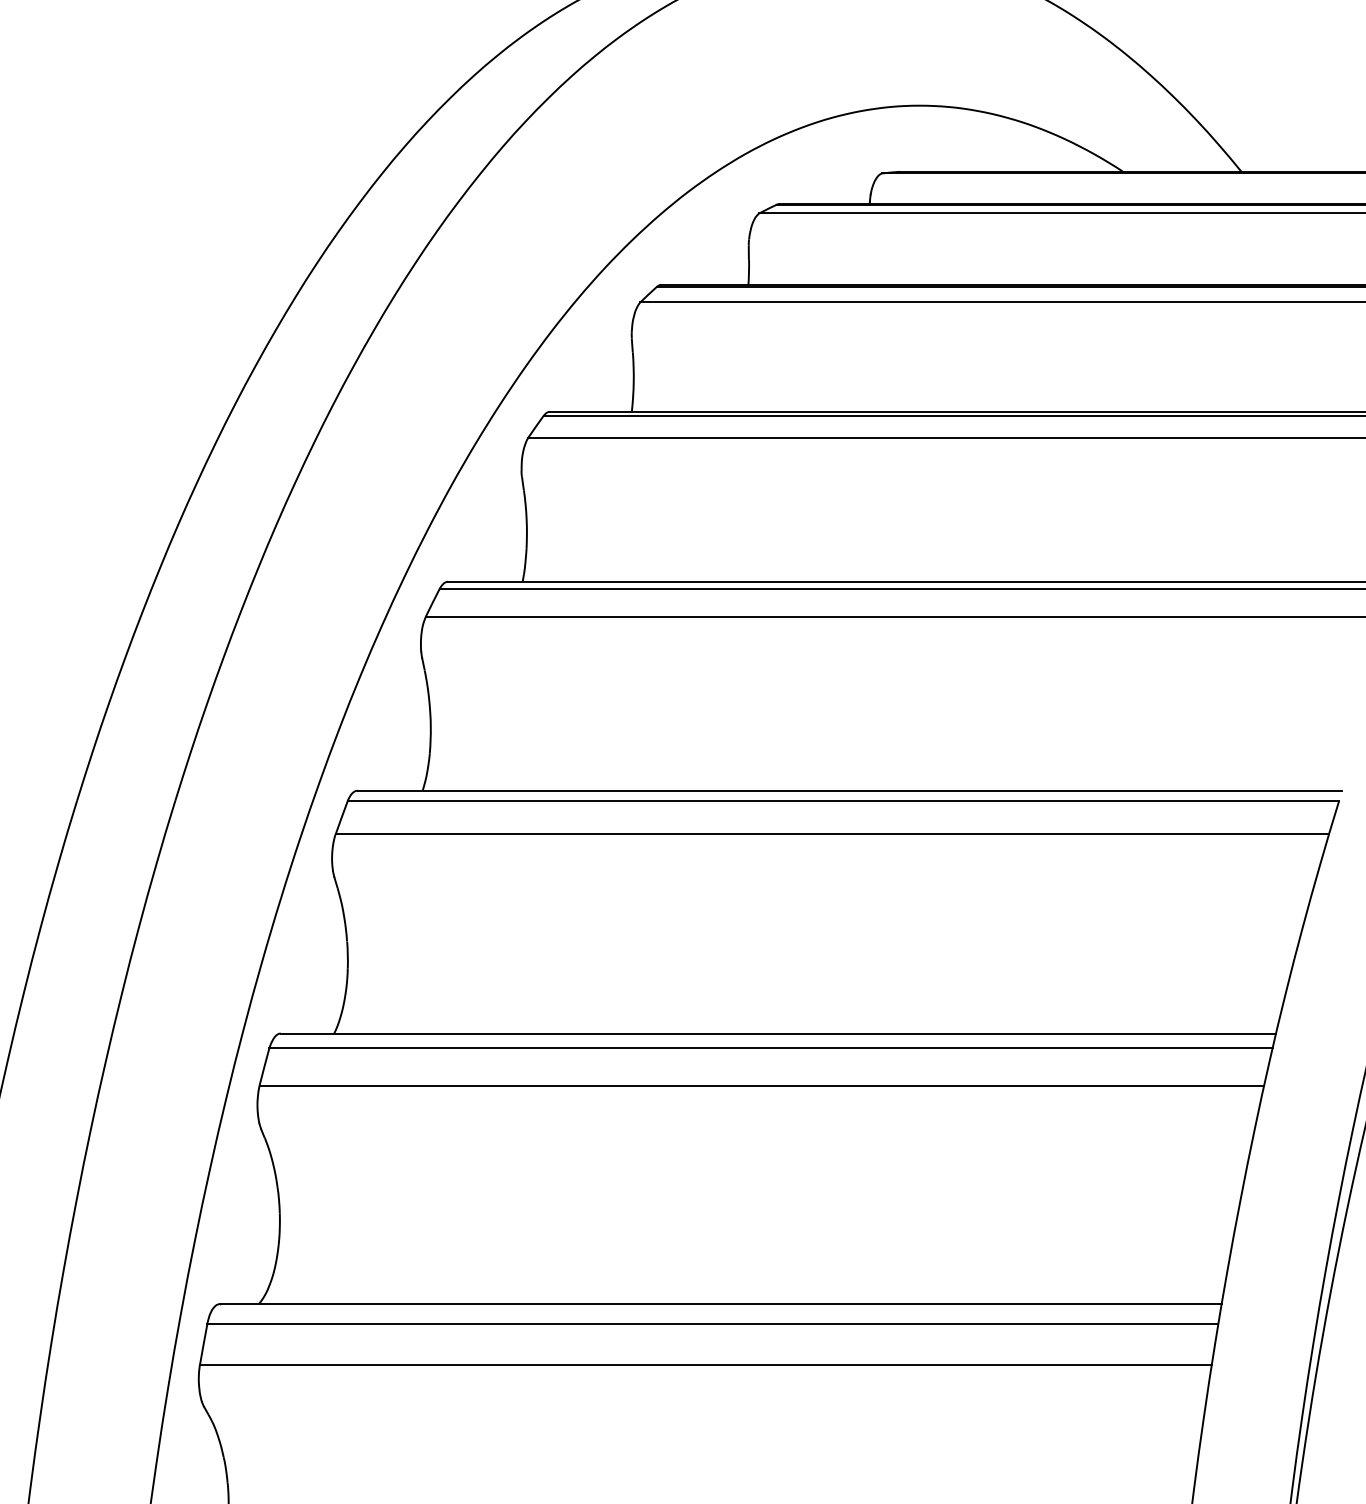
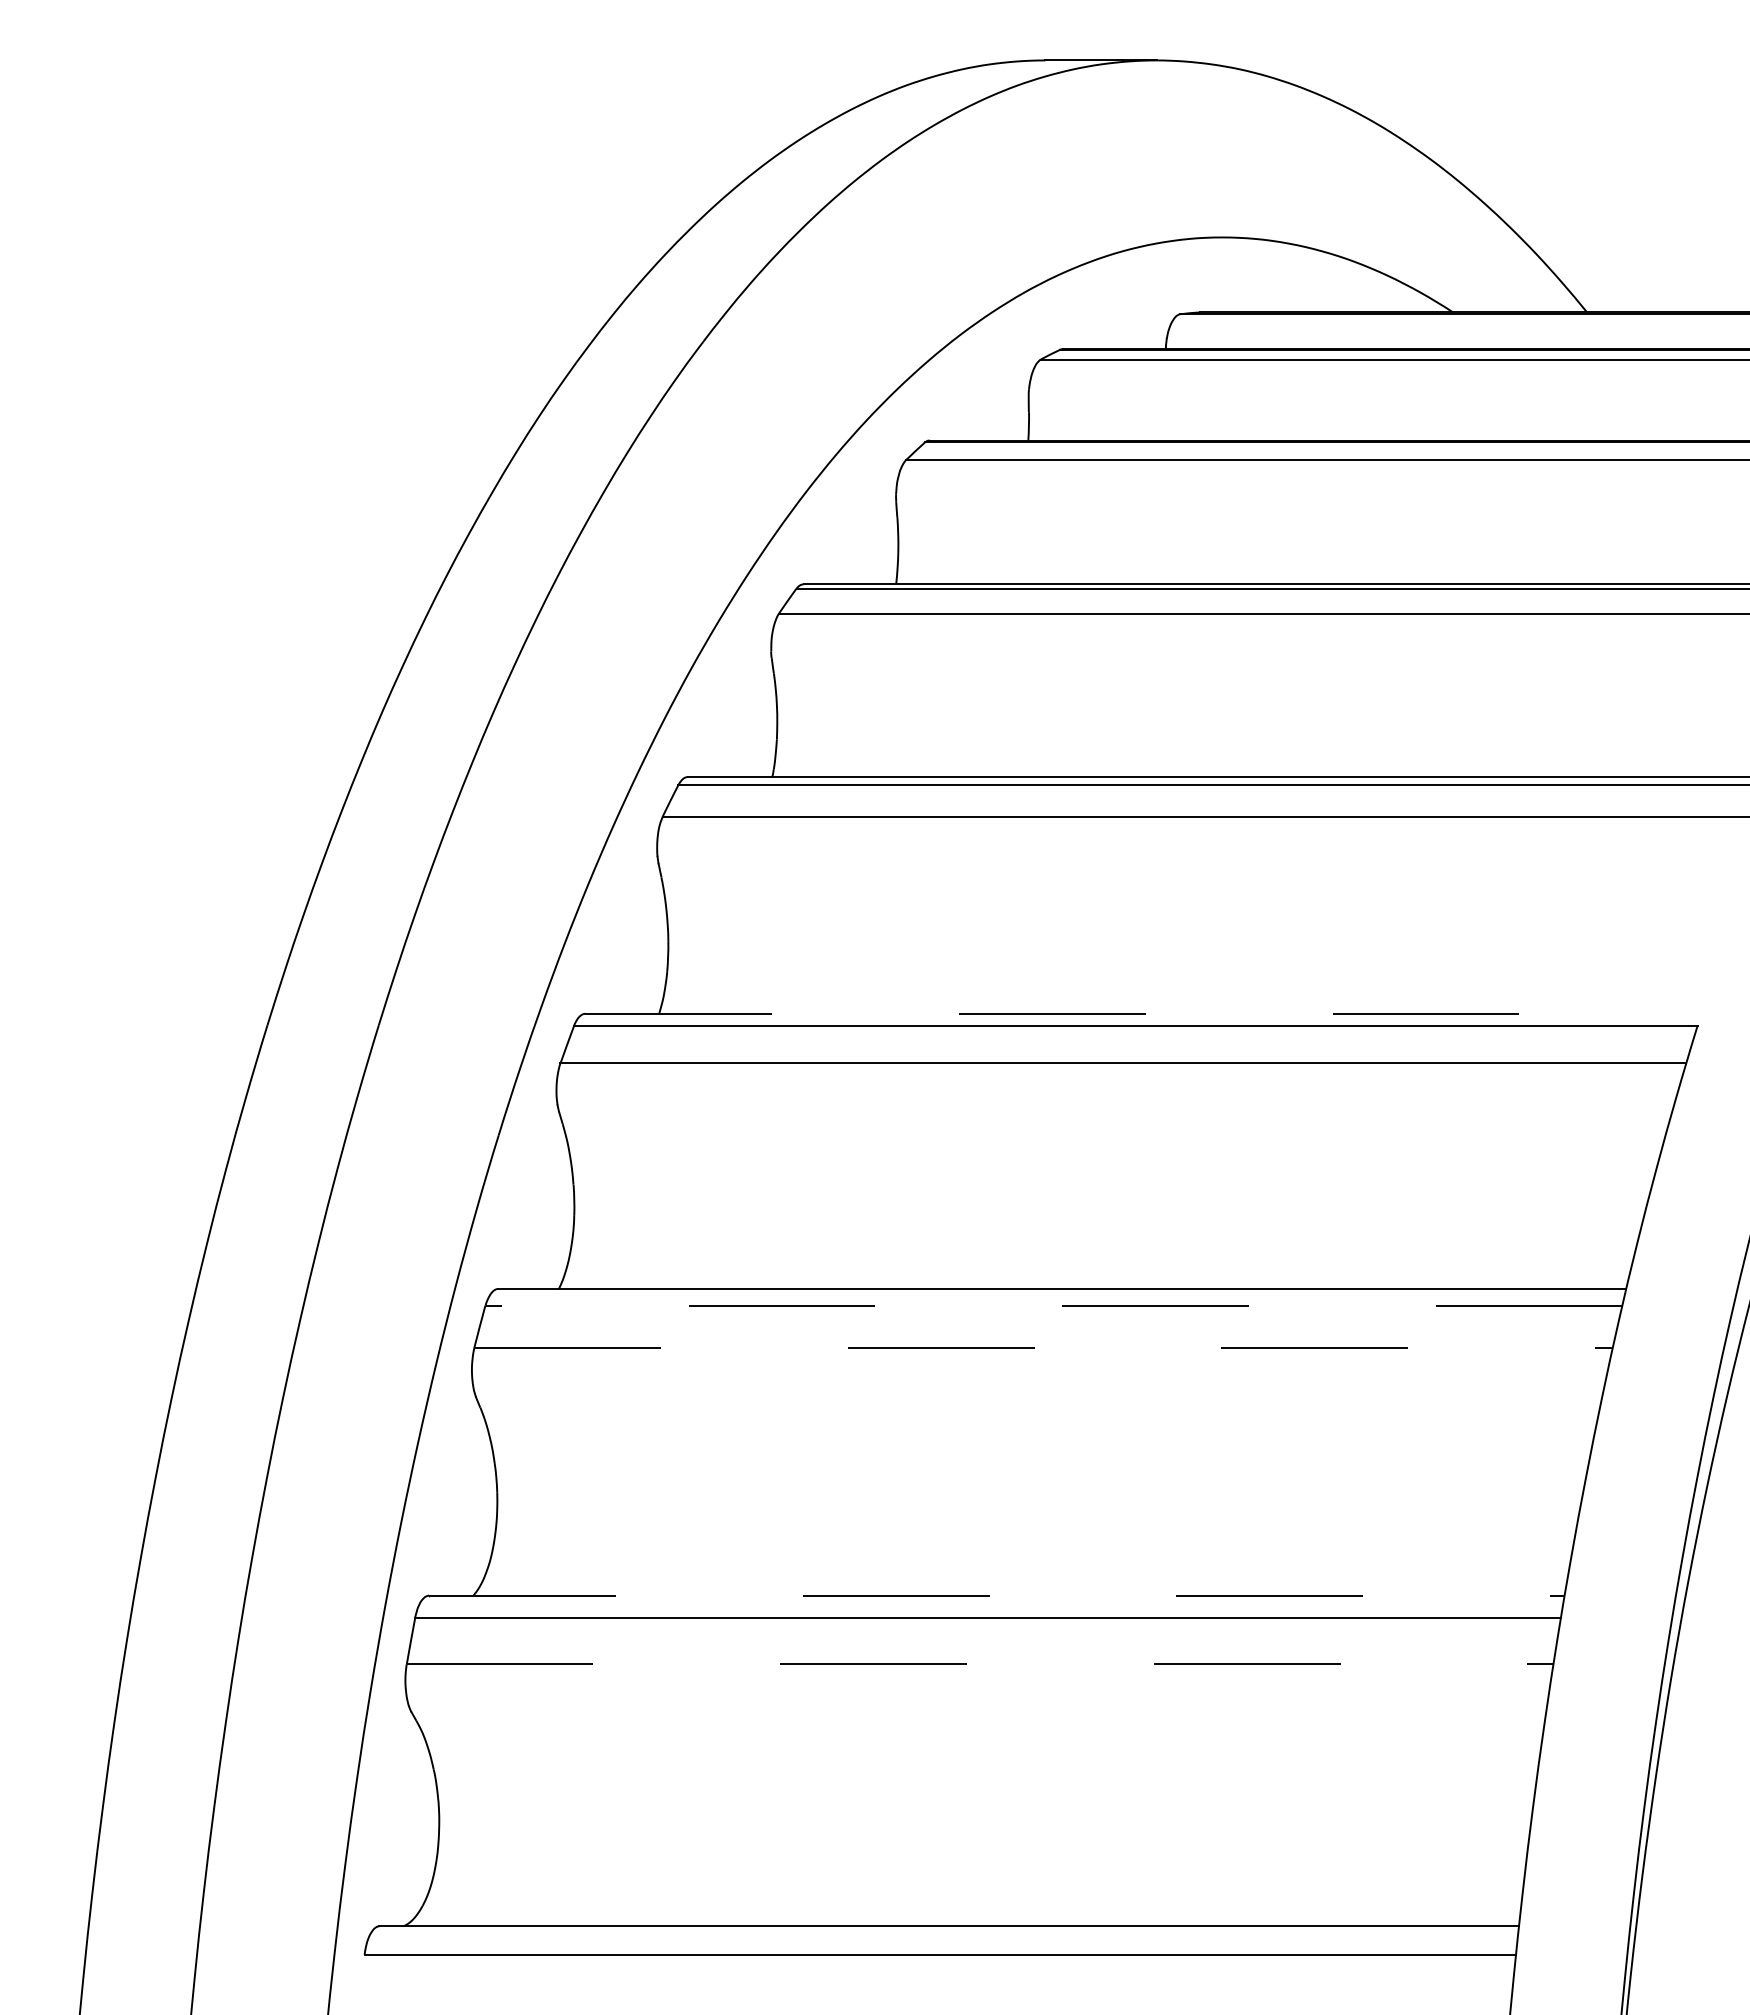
line: (850, 790) -> (1143, 1013), solid -> dashed
line: (771, 1048) -> (1054, 1305), solid -> dashed
line: (762, 1086) -> (1044, 1348), solid -> dashed
line: (721, 1304) -> (997, 1595), solid -> dashed
line: (706, 1364) -> (980, 1664), solid -> dashed

